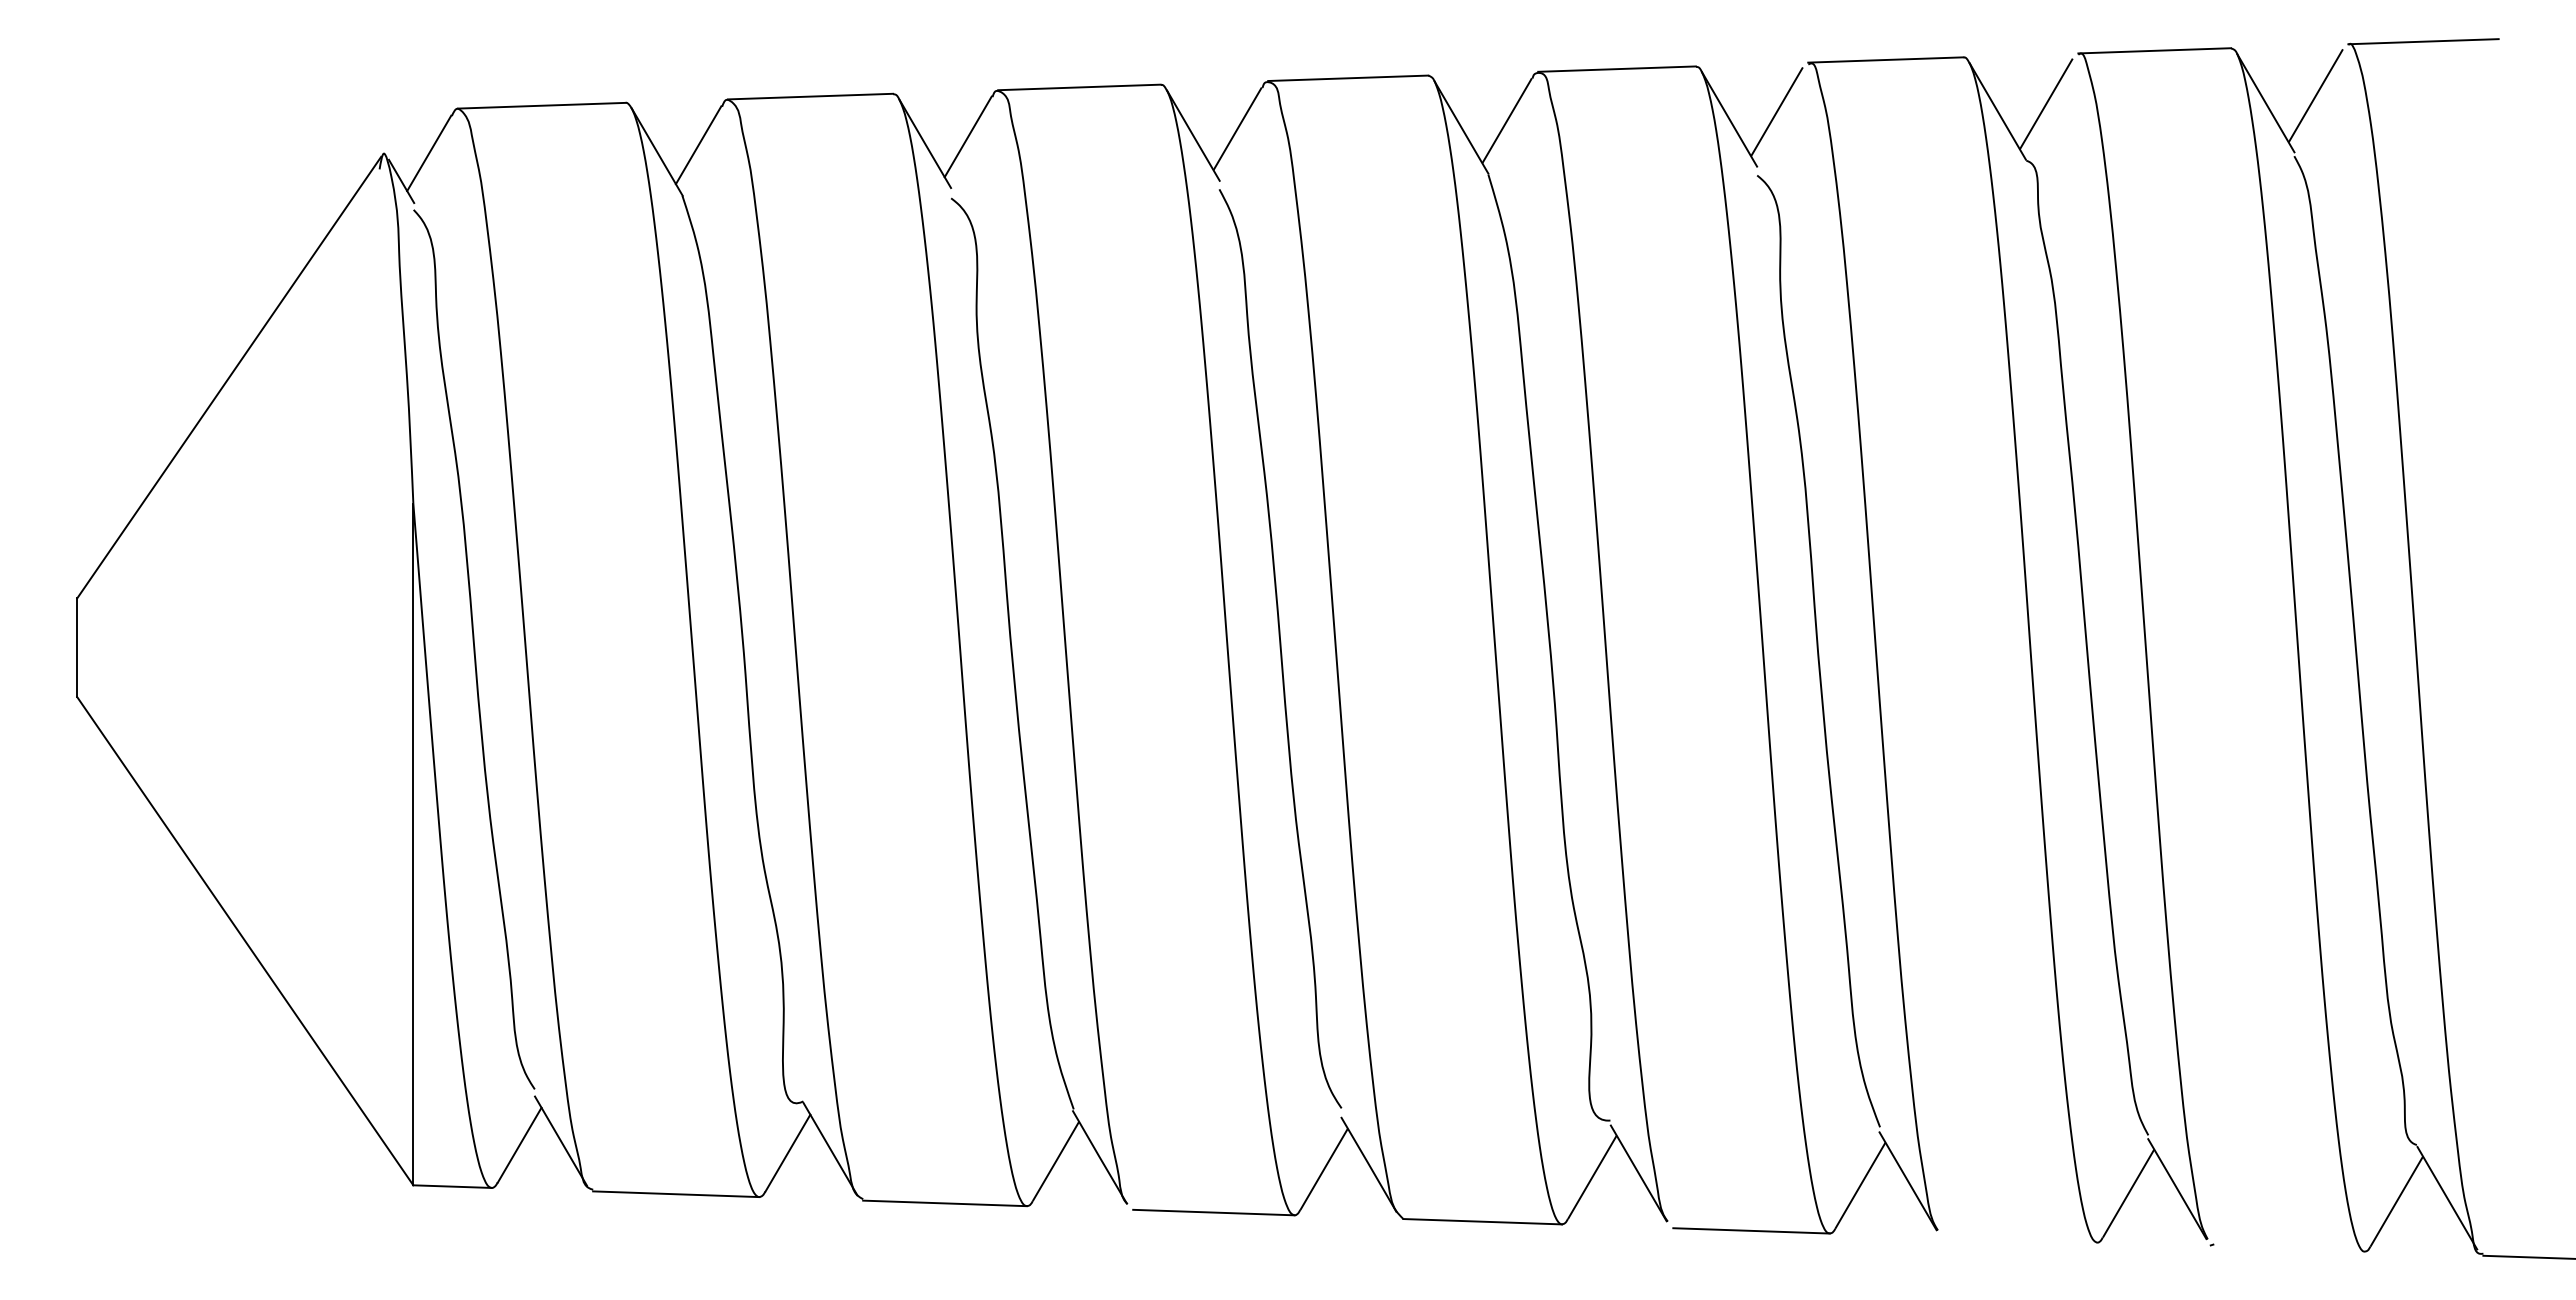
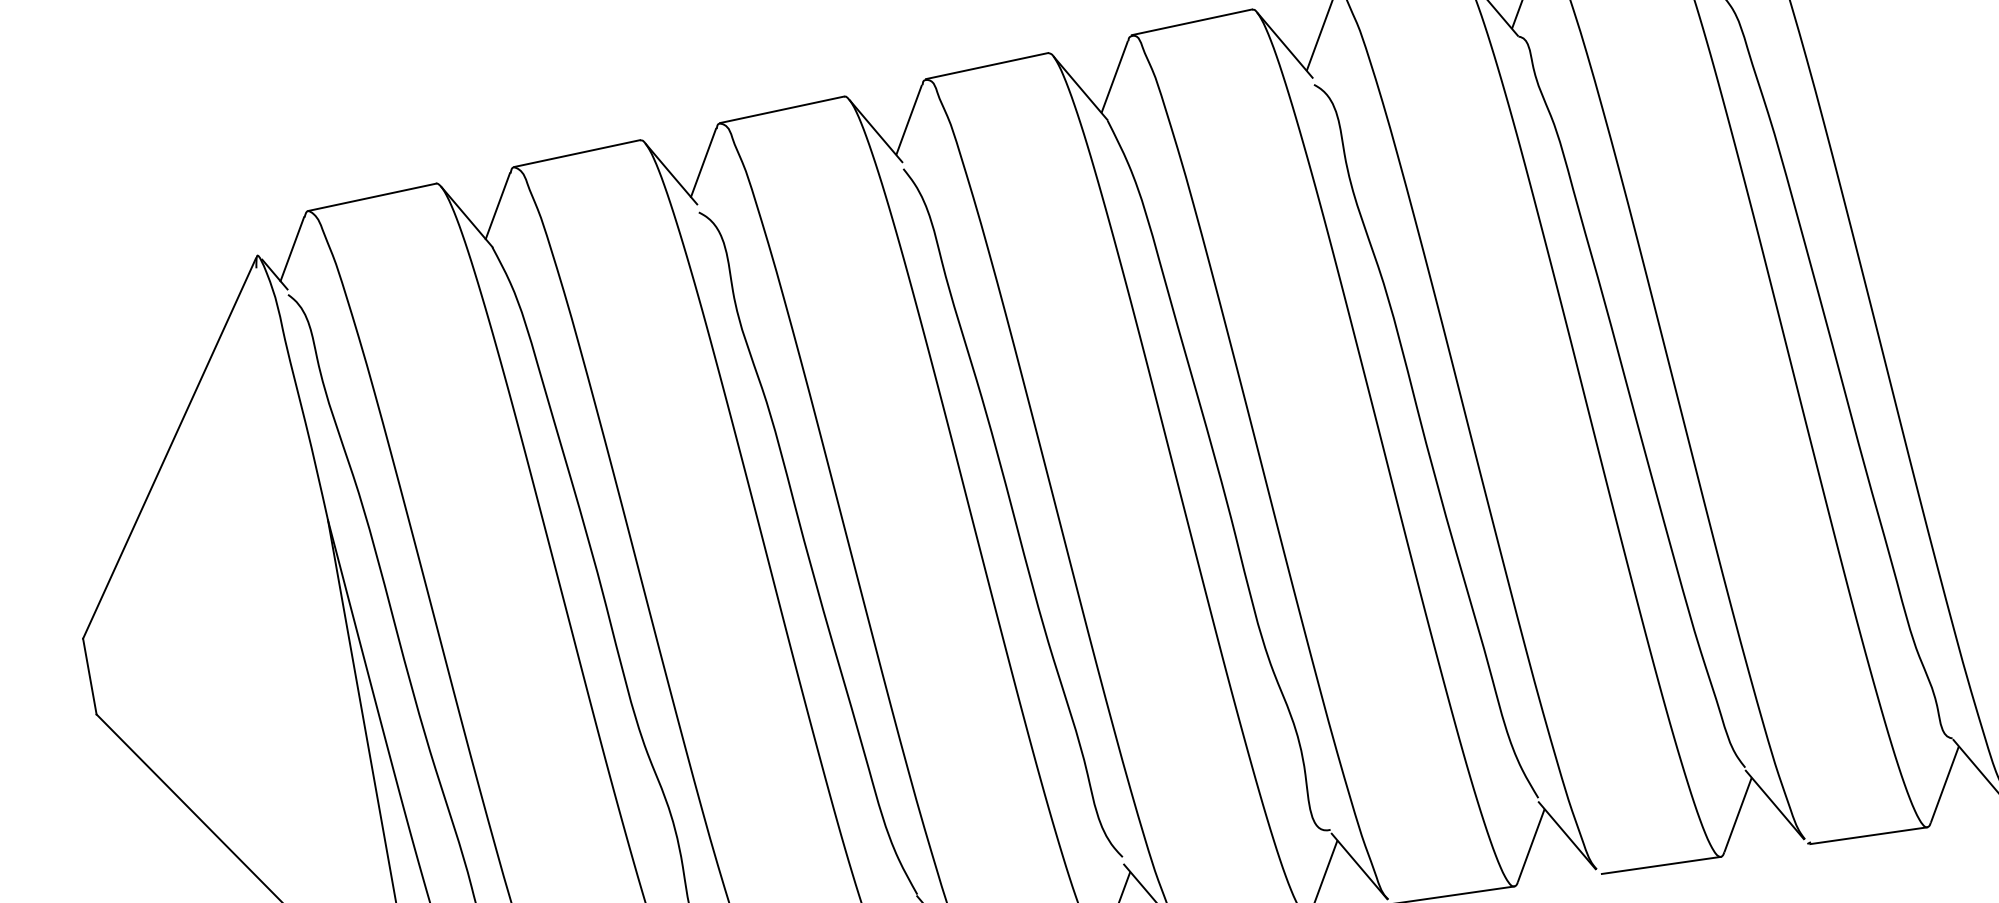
line: (2020, 1239) -> (1661, 865), added
line: (2288, 1248) -> (1868, 835), added

